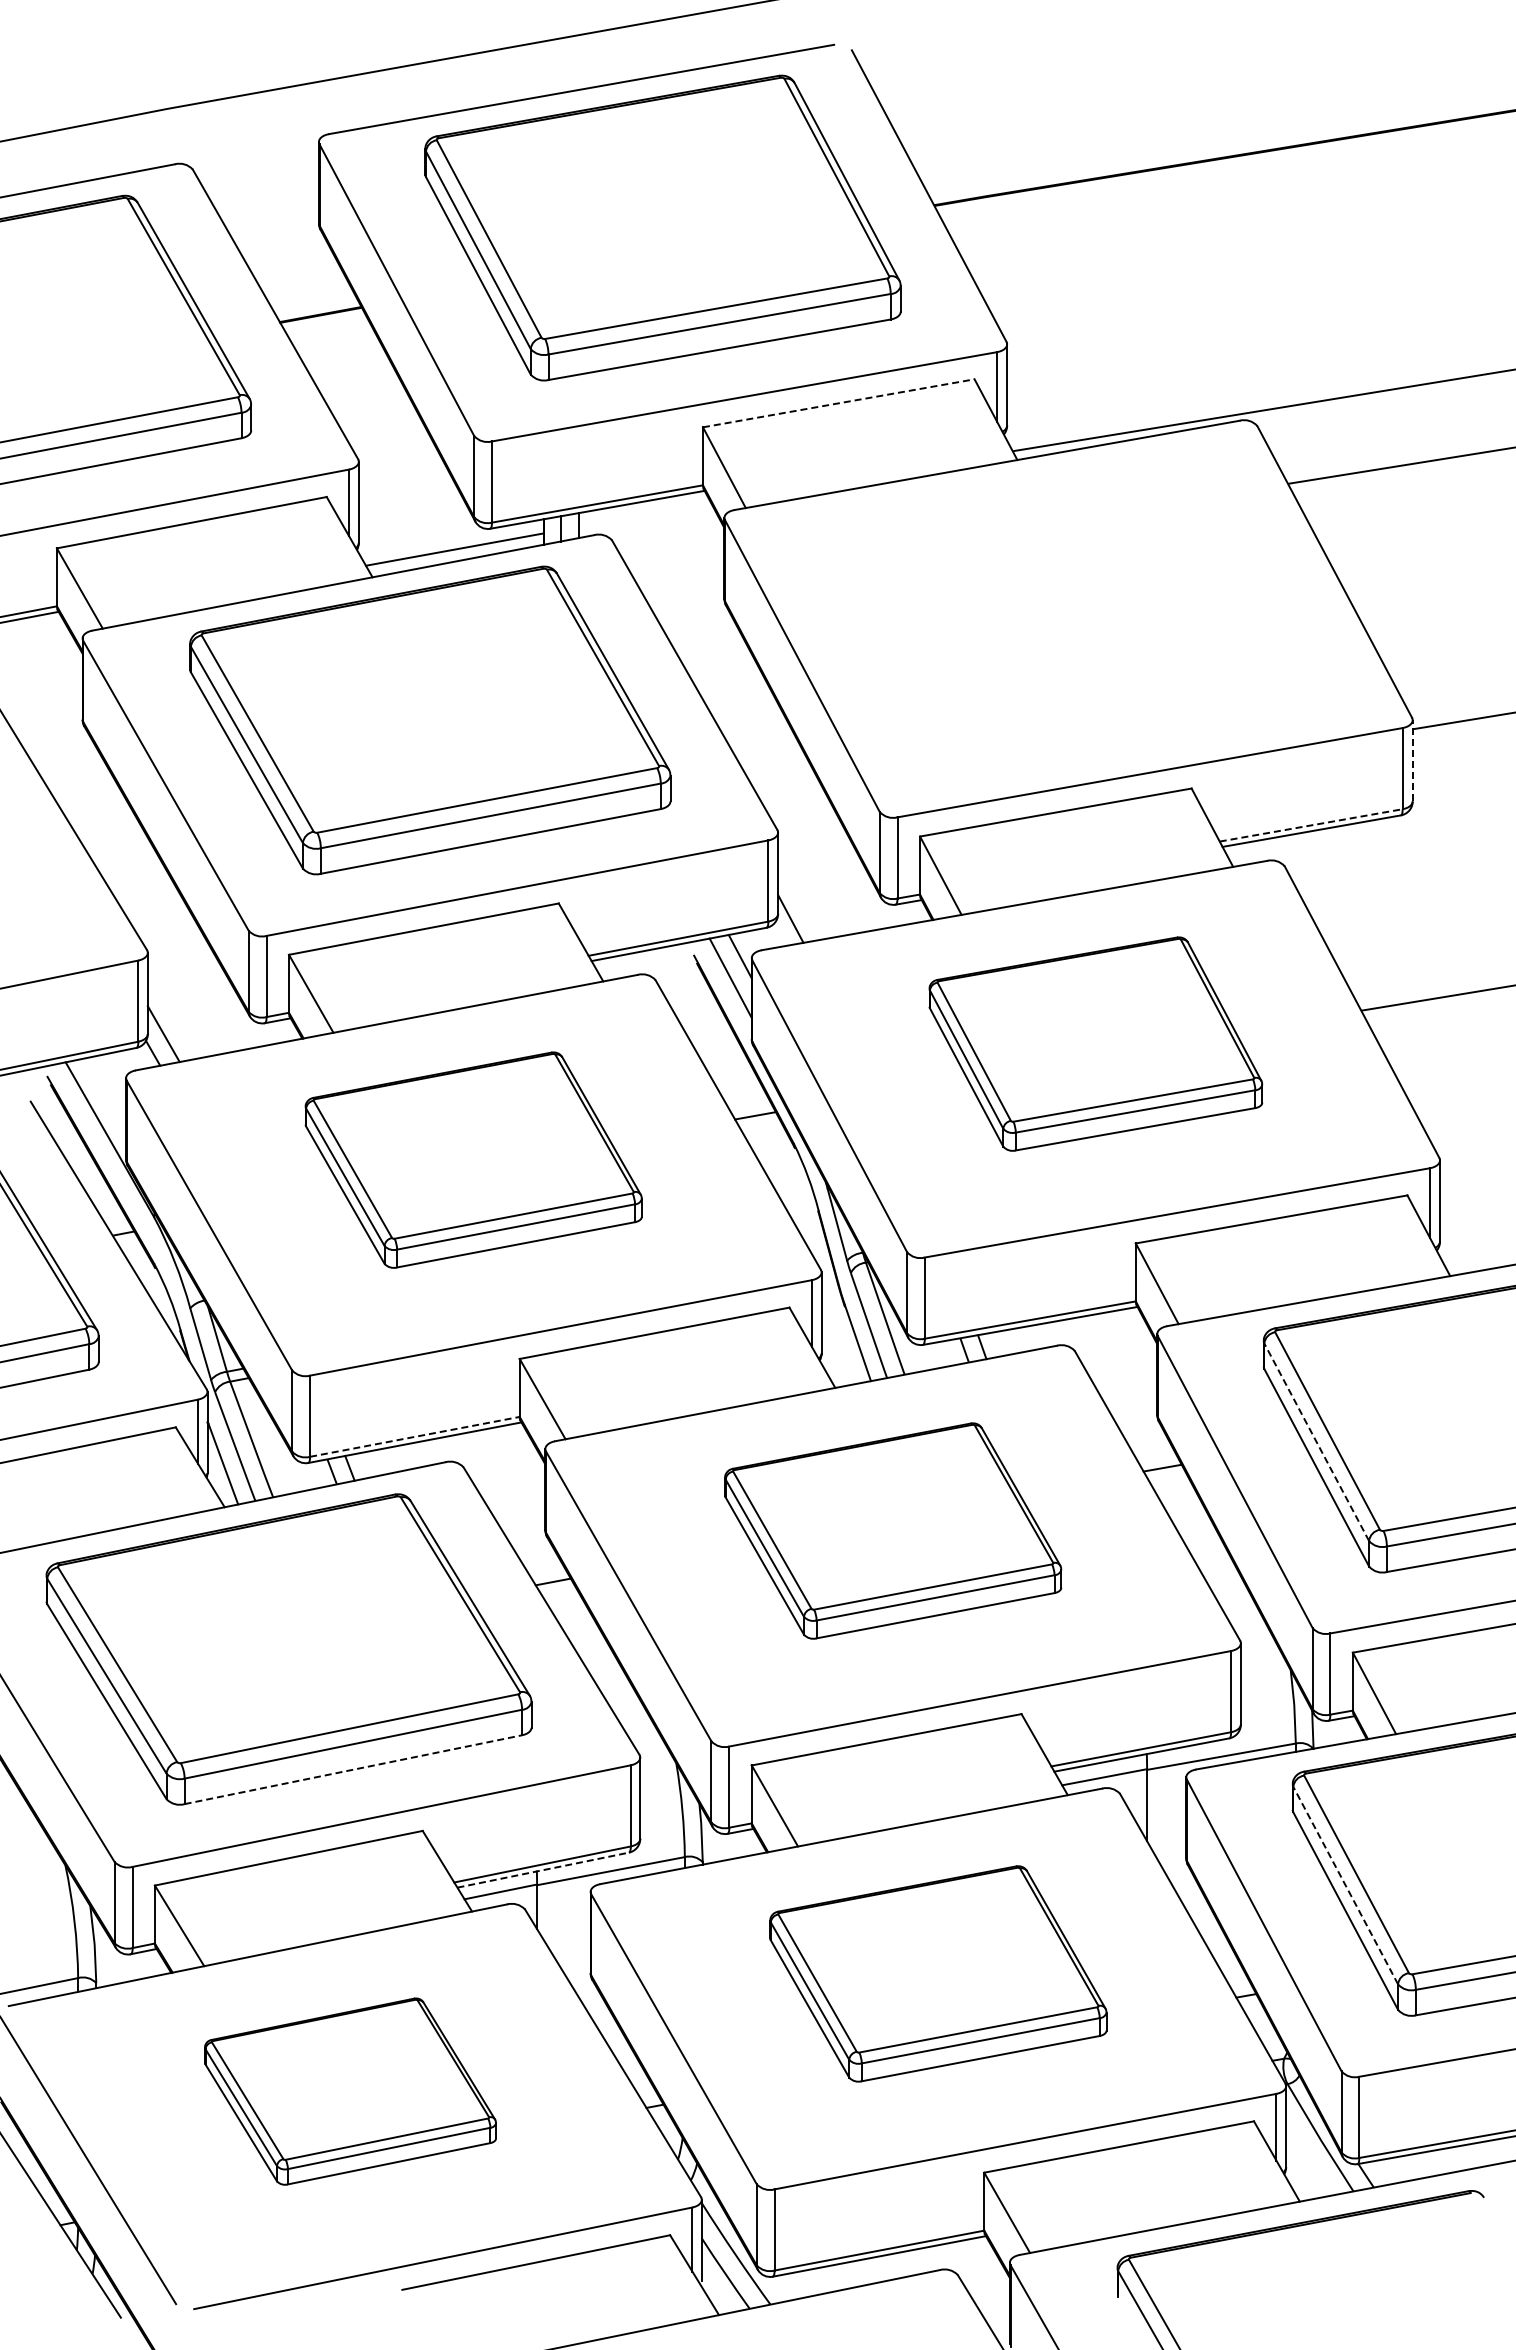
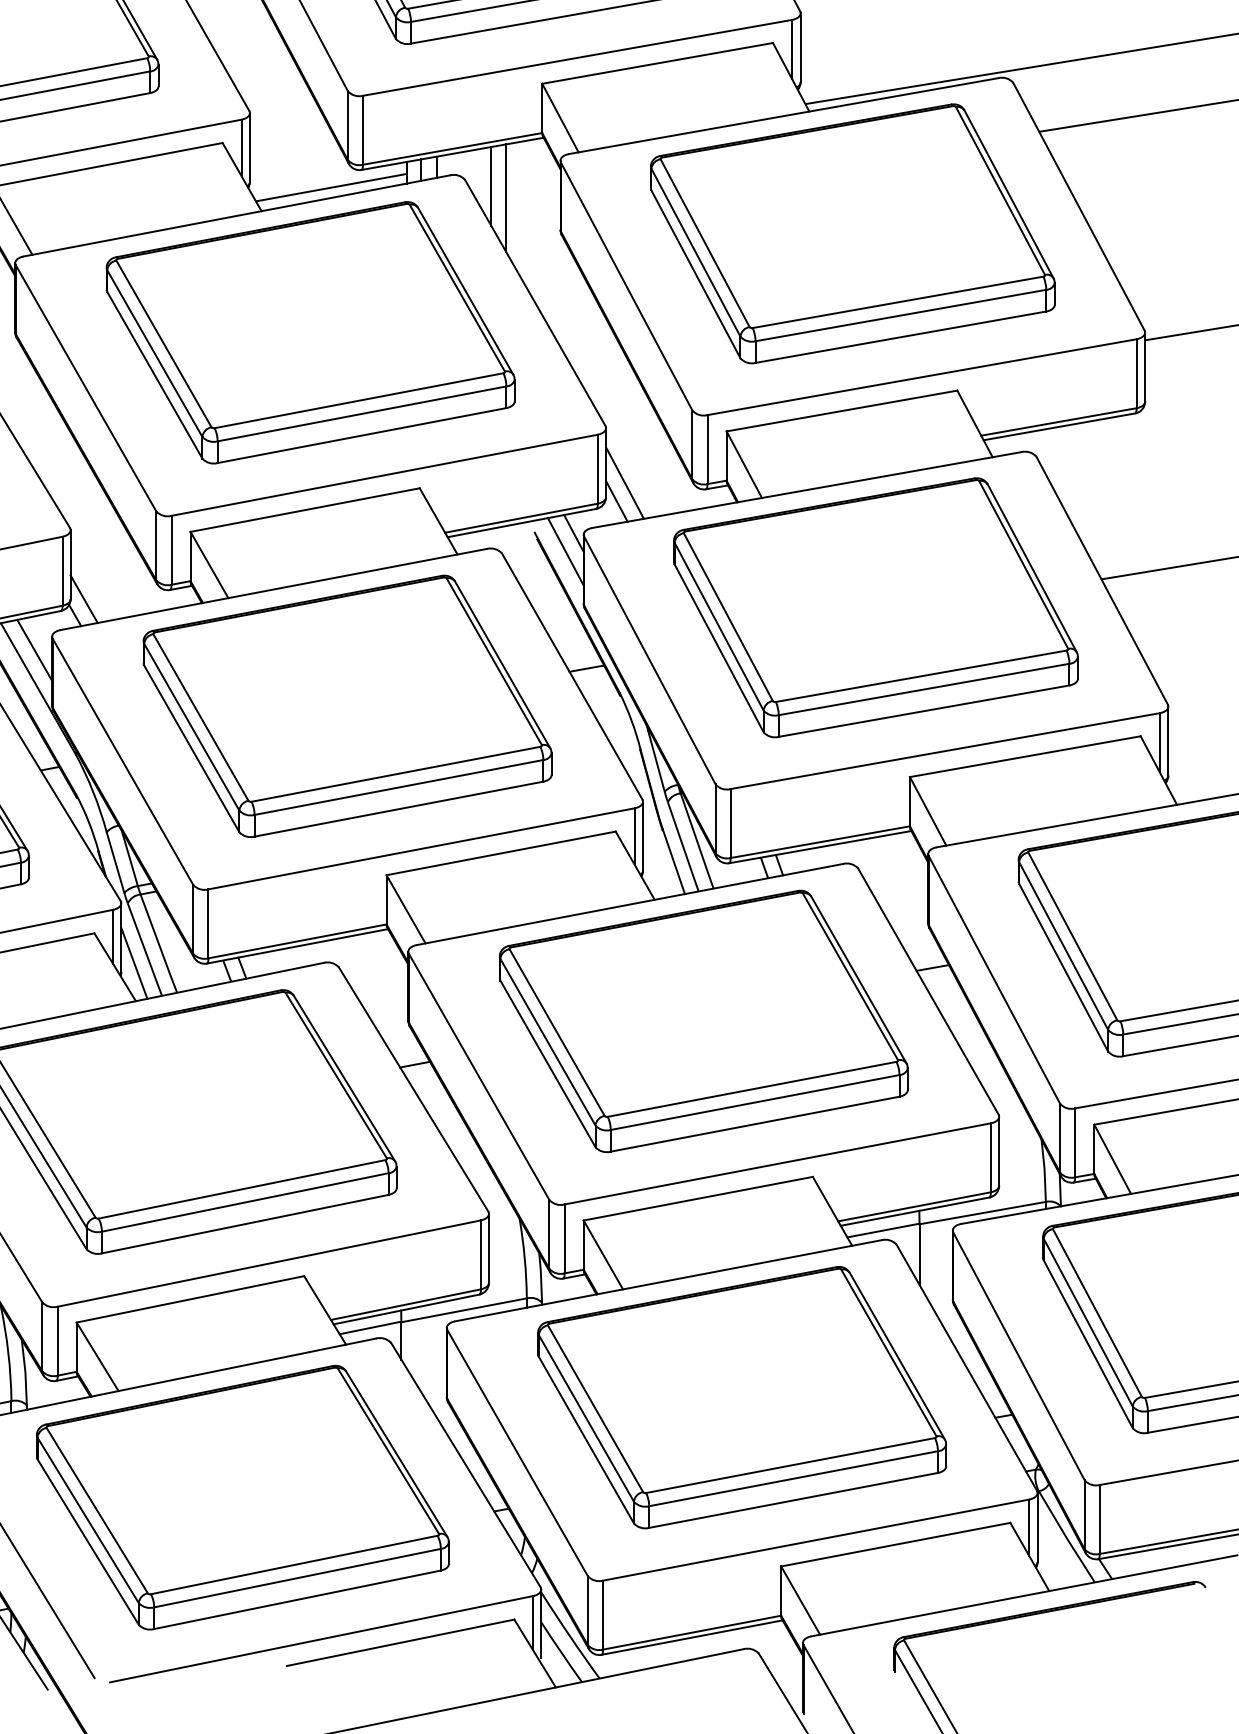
line: (838, 403) -> (657, 63), dashed -> solid
line: (643, 547) -> (491, 185), added
line: (660, 561) -> (506, 197), added
part: (1068, 603) -> (852, 233), added
line: (1412, 760) -> (1144, 366), dashed -> solid
line: (1311, 825) -> (1059, 422), dashed -> solid
line: (800, 897) -> (625, 483), added
part: (1095, 1043) -> (875, 607), size x1.43
line: (105, 1094) -> (34, 650), added
part: (473, 1159) -> (347, 705), size x1.43
line: (414, 1436) -> (297, 941), dashed -> solid
line: (1316, 1442) -> (1063, 946), dashed -> solid
part: (893, 1530) -> (704, 1020), size x1.43
line: (353, 1769) -> (245, 1223), dashed -> solid
line: (543, 1870) -> (406, 1309), dashed -> solid
line: (1345, 1885) -> (1088, 1322), dashed -> solid
part: (938, 1973) -> (742, 1397), size x1.43
part: (350, 2091) -> (242, 1497), size x1.67

